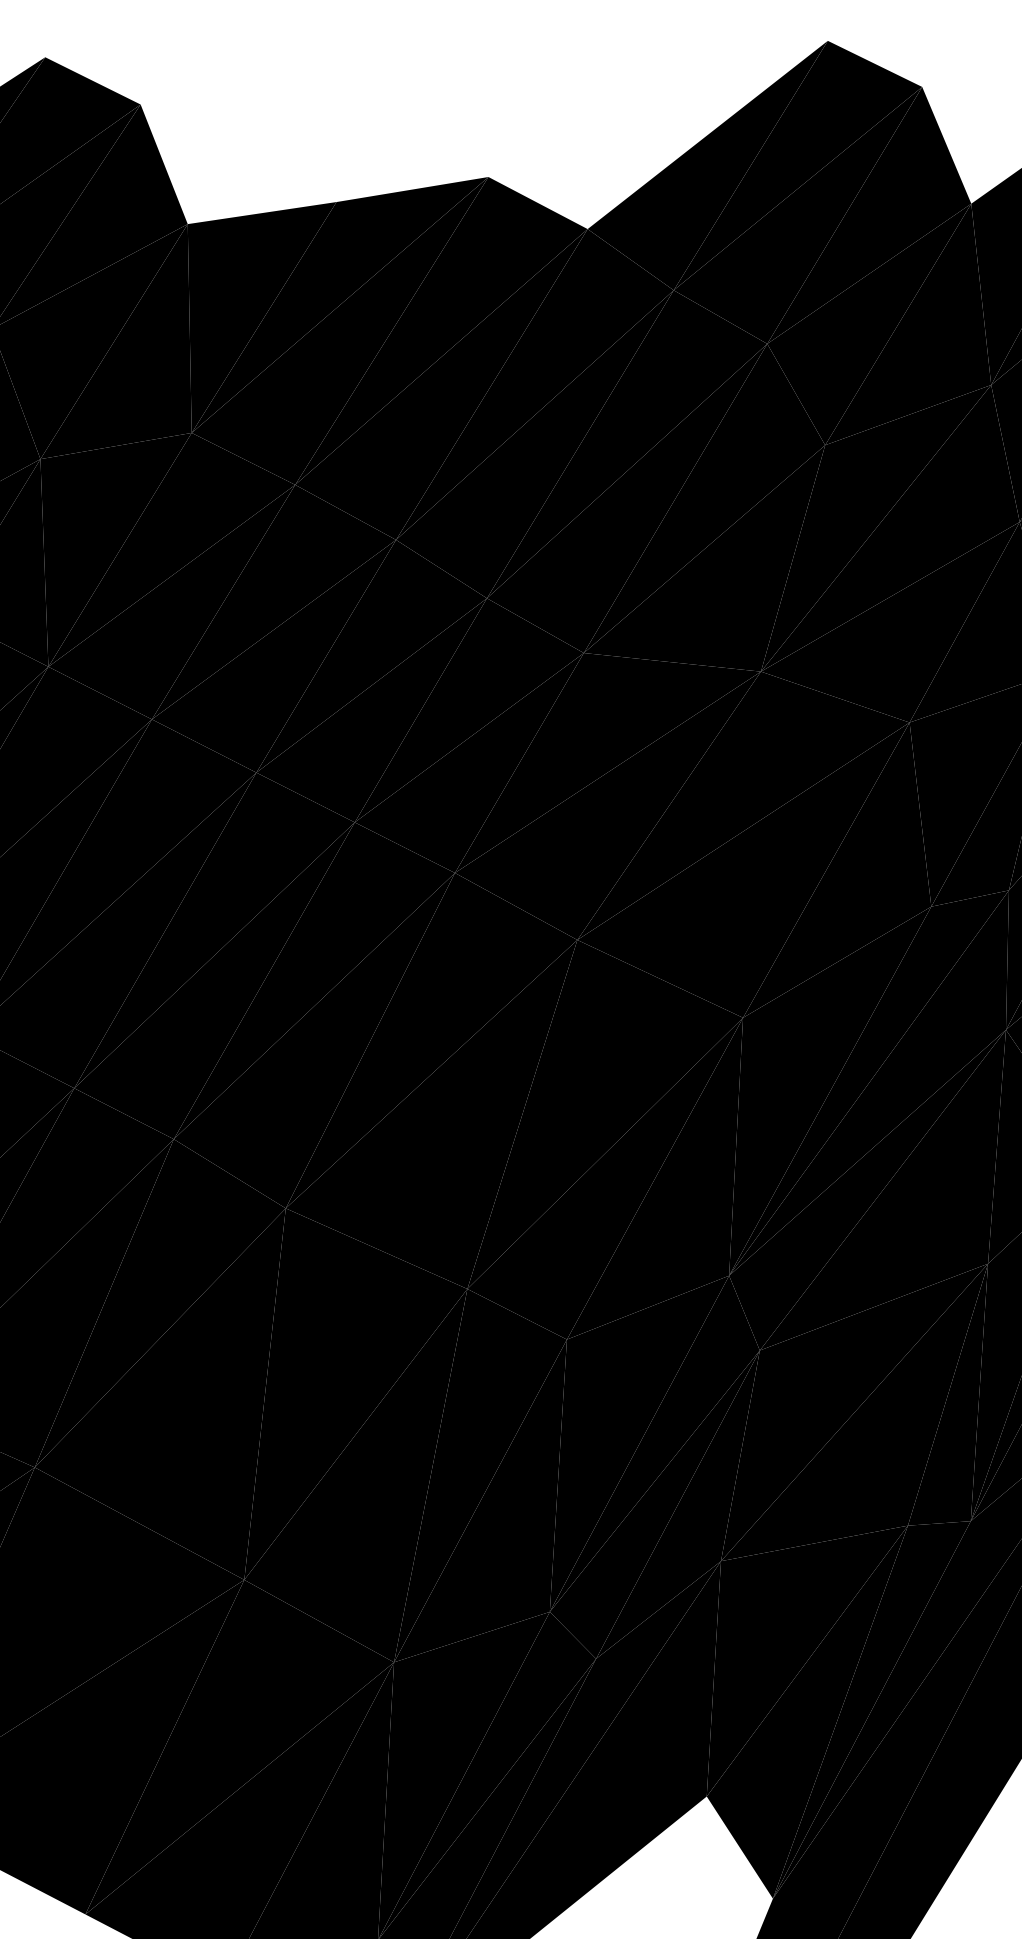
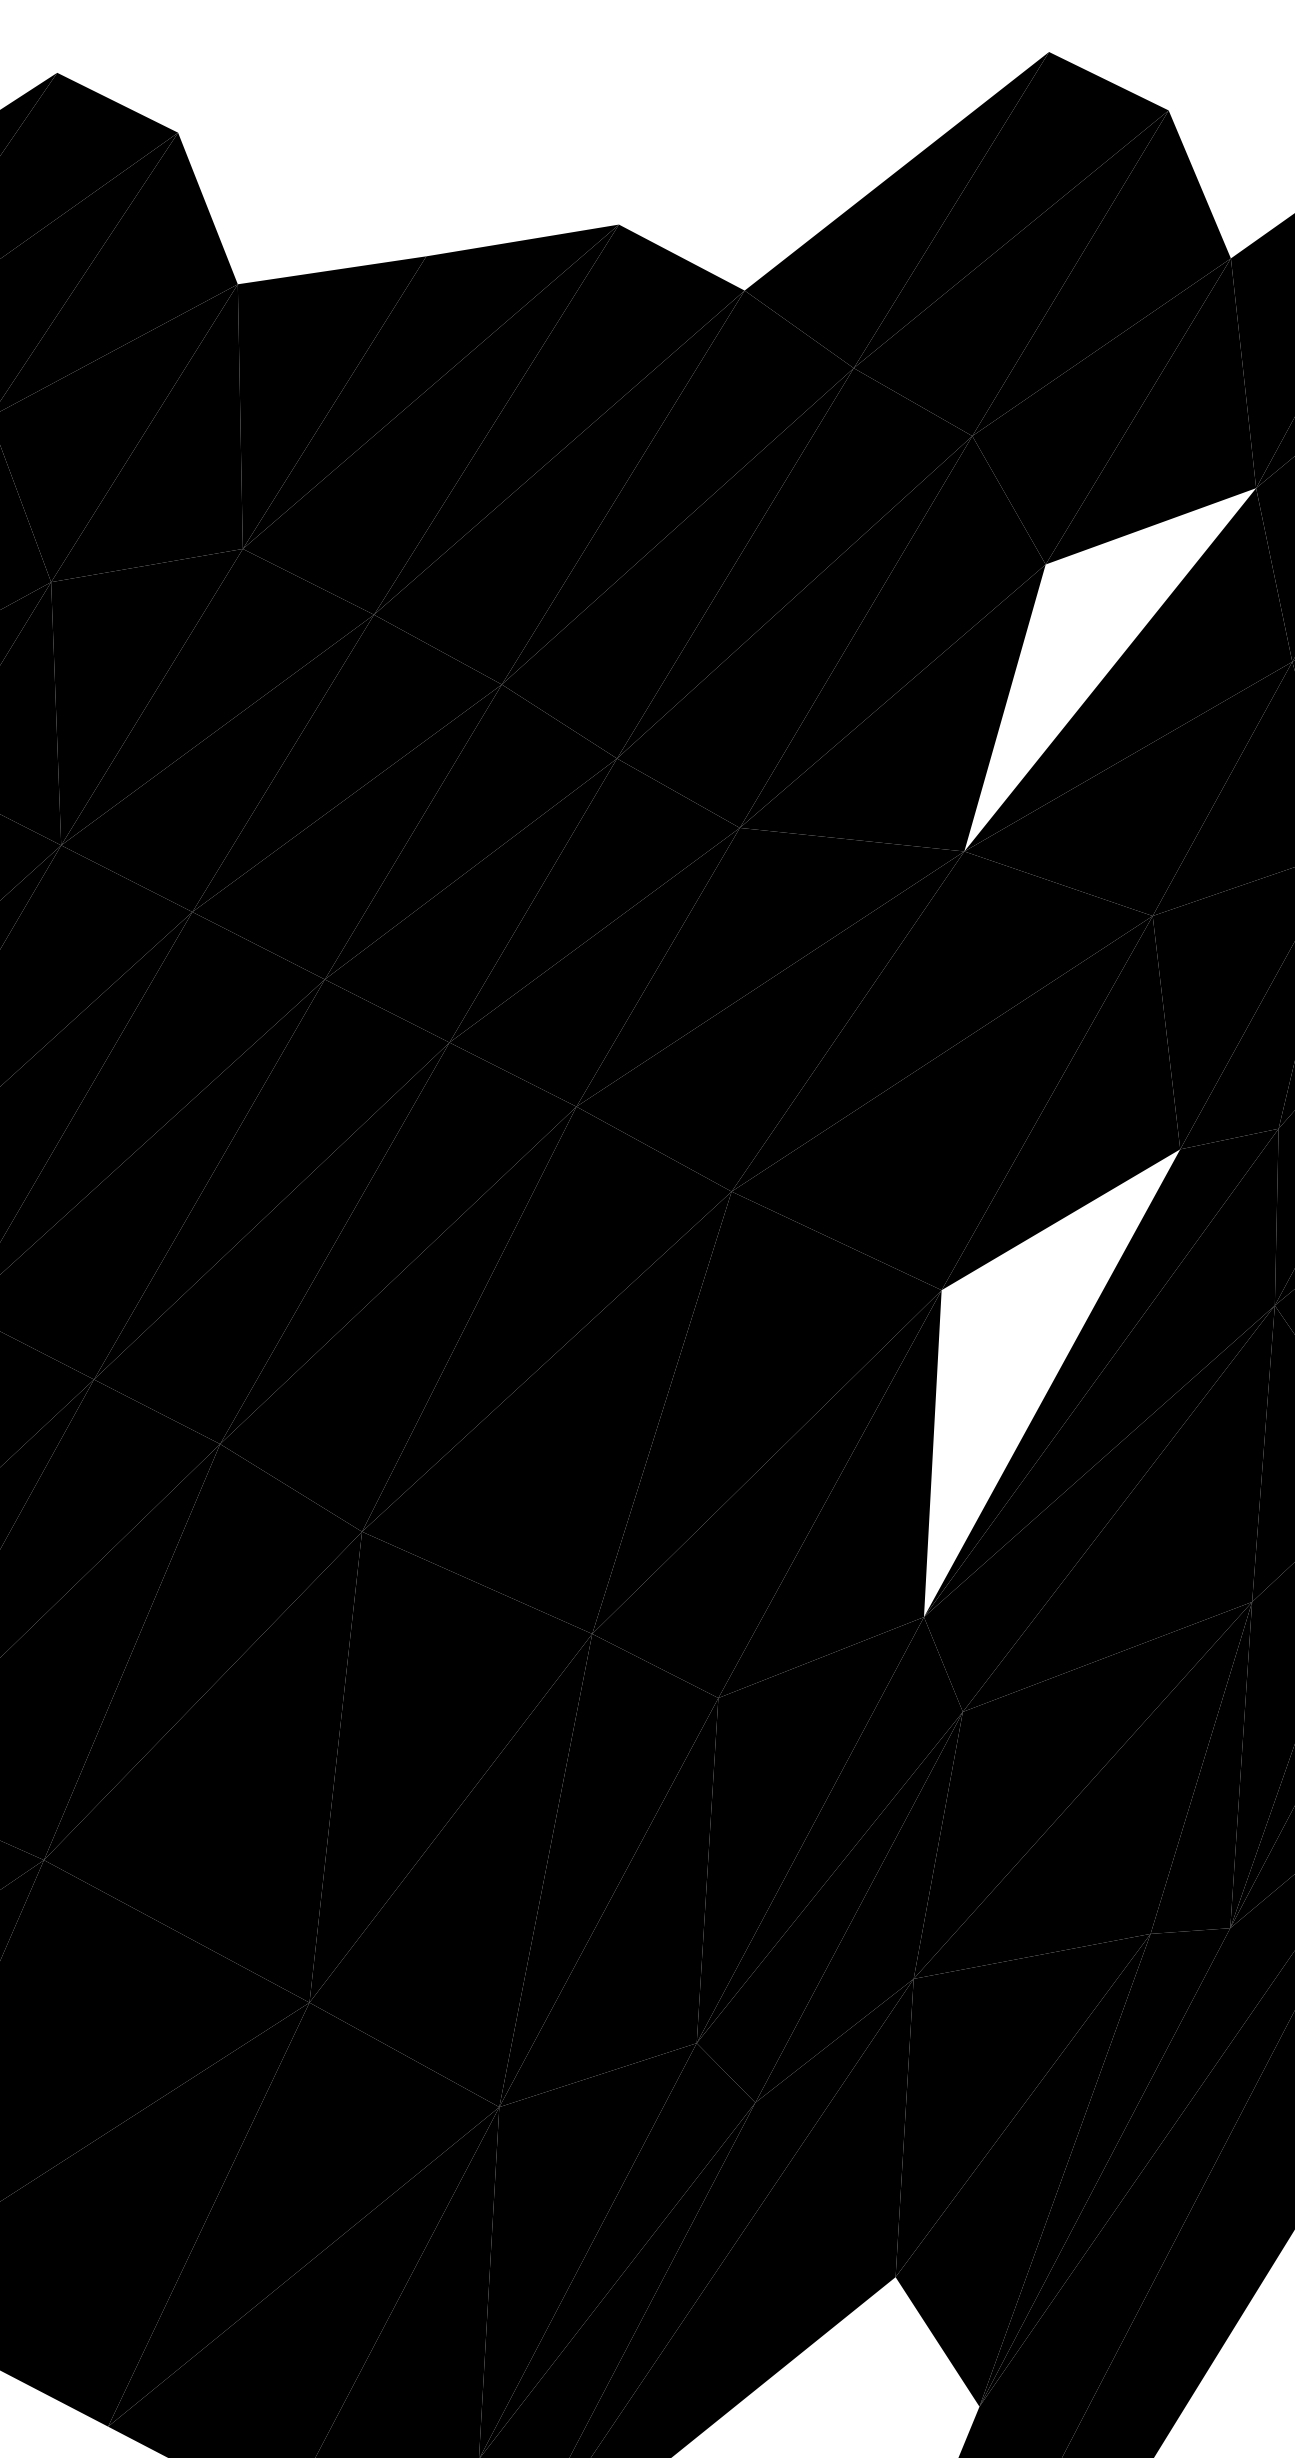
fill: (876, 528) -> (1110, 669), removed
fill: (829, 1091) -> (1051, 1383), removed

